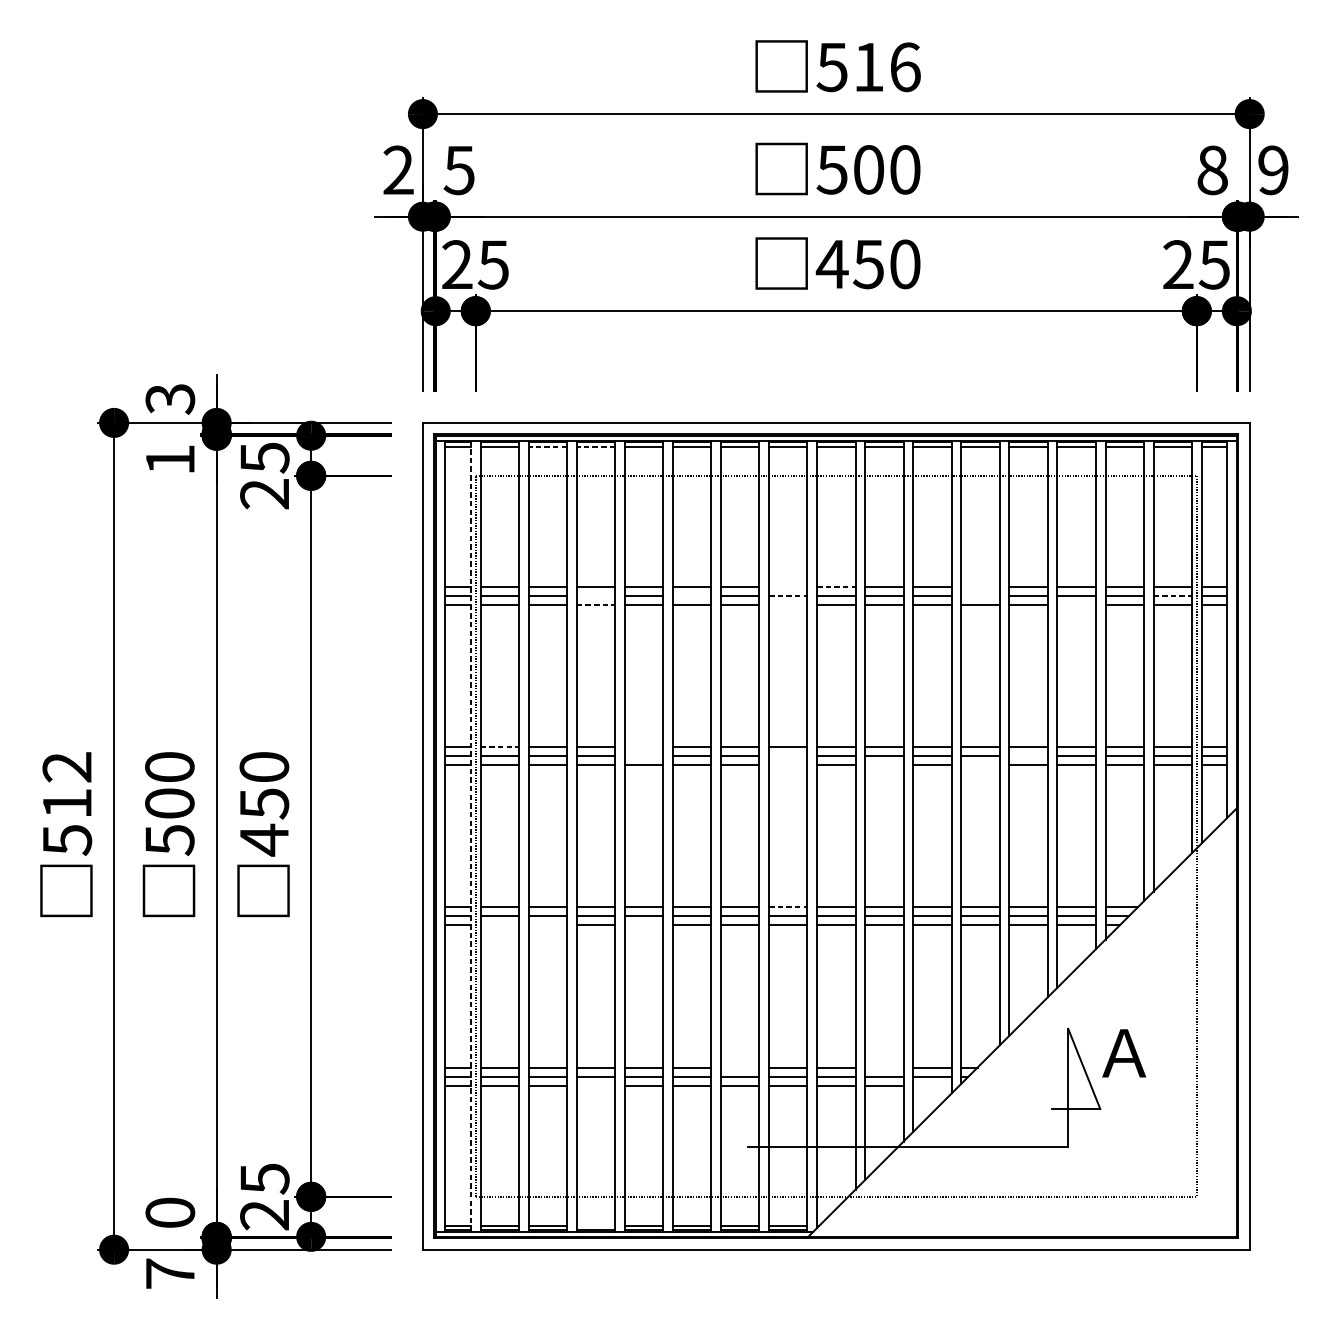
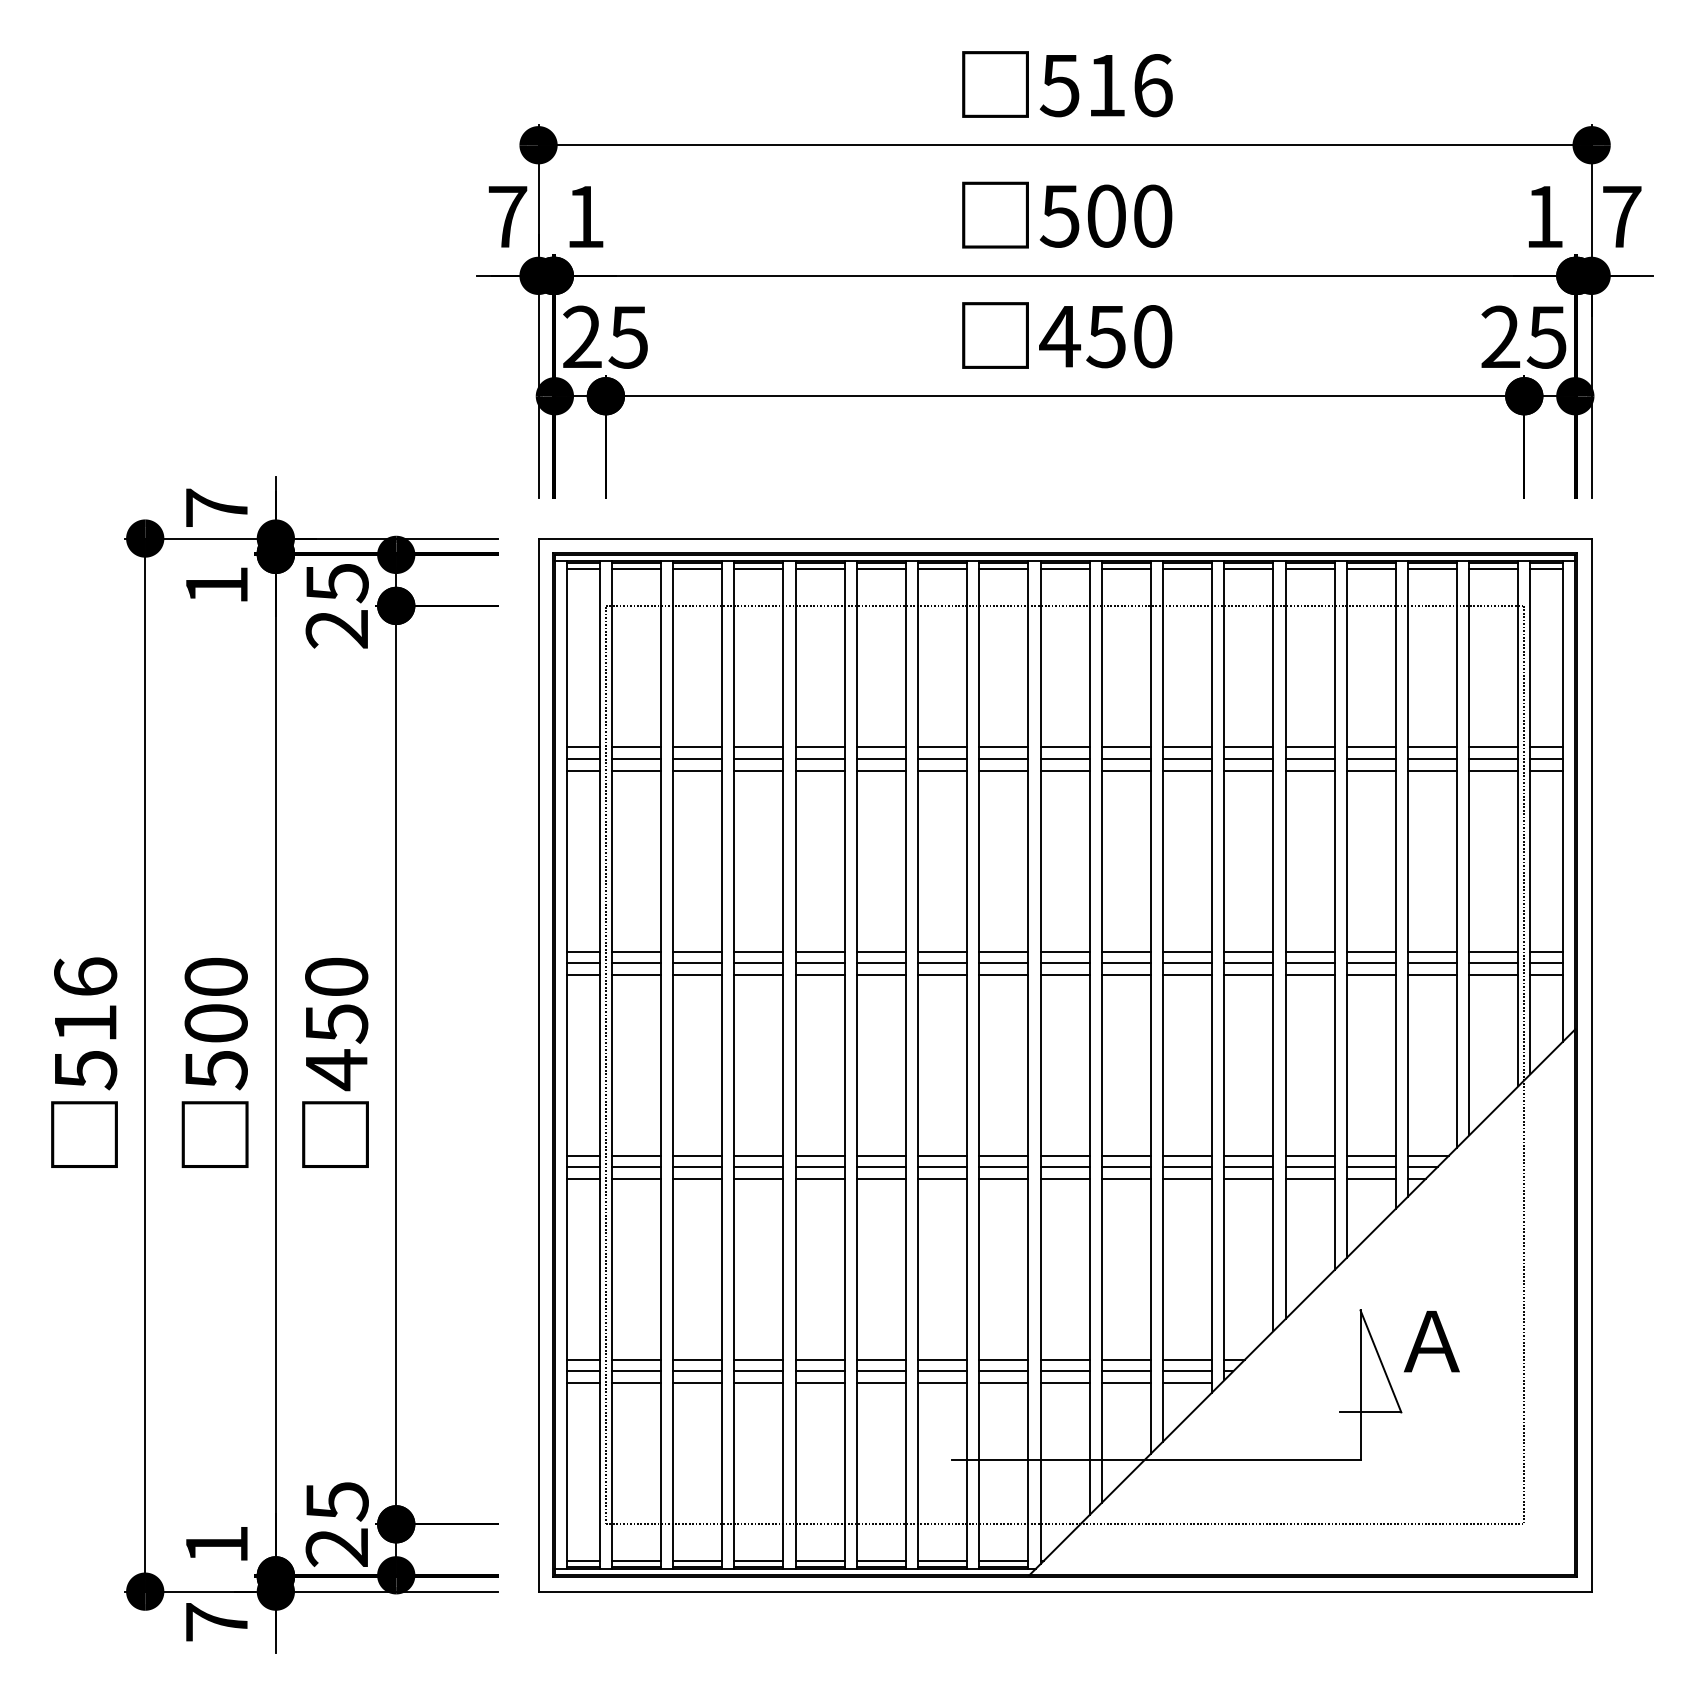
text: (398, 170) -> (507, 216), 2 -> 7
text: (458, 170) -> (584, 217), 5 -> 1
text: (1212, 170) -> (1544, 216), 8 -> 1
text: (1273, 170) -> (1621, 216), 9 -> 7
text: (170, 399) -> (216, 508), 3 -> 7
line: (547, 447) -> (697, 569), dashed -> solid
line: (595, 447) -> (758, 569), dashed -> solid
line: (787, 586) -> (1003, 747), added
line: (836, 586) -> (1065, 747), dashed -> solid
line: (980, 586) -> (1248, 747), added
line: (595, 595) -> (758, 758), added
line: (691, 595) -> (880, 758), added
line: (788, 595) -> (1004, 758), dashed -> solid
line: (980, 595) -> (1248, 758), added
line: (1173, 595) -> (1494, 758), dashed -> solid
line: (596, 605) -> (759, 770), dashed -> solid
line: (787, 605) -> (1003, 770), added
line: (1076, 605) -> (1370, 770), added
line: (500, 747) -> (637, 951), dashed -> solid
line: (643, 747) -> (819, 951), added
line: (643, 756) -> (819, 963), added
line: (787, 756) -> (1003, 963), added
line: (1028, 756) -> (1309, 963), added
line: (787, 765) -> (1003, 974), added
line: (883, 765) -> (1125, 974), added
line: (980, 765) -> (1248, 974), added
text: (67, 766) -> (85, 976), 512 -> 516
line: (470, 836) -> (599, 1065), dashed -> solid
line: (788, 907) -> (1004, 1155), dashed -> solid
line: (499, 925) -> (636, 1178), added
line: (547, 925) -> (697, 1178), added
line: (643, 925) -> (819, 1178), added
line: (740, 1067) -> (942, 1359), added
line: (883, 1067) -> (1125, 1359), added
line: (595, 1085) -> (758, 1382), added
line: (932, 1085) -> (1187, 1382), added
text: (170, 1212) -> (216, 1544), 0 -> 1
line: (595, 1226) -> (758, 1561), added

